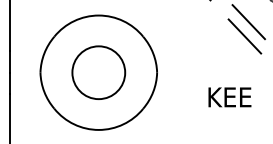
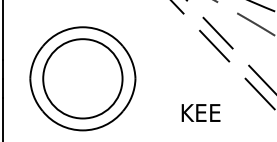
circle: (98, 72) -> (82, 78), size x1.67
text: (229, 96) -> (200, 112), moved

